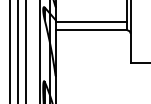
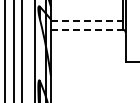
line: (91, 21) -> (86, 20), solid -> dashed
line: (91, 30) -> (86, 29), solid -> dashed

